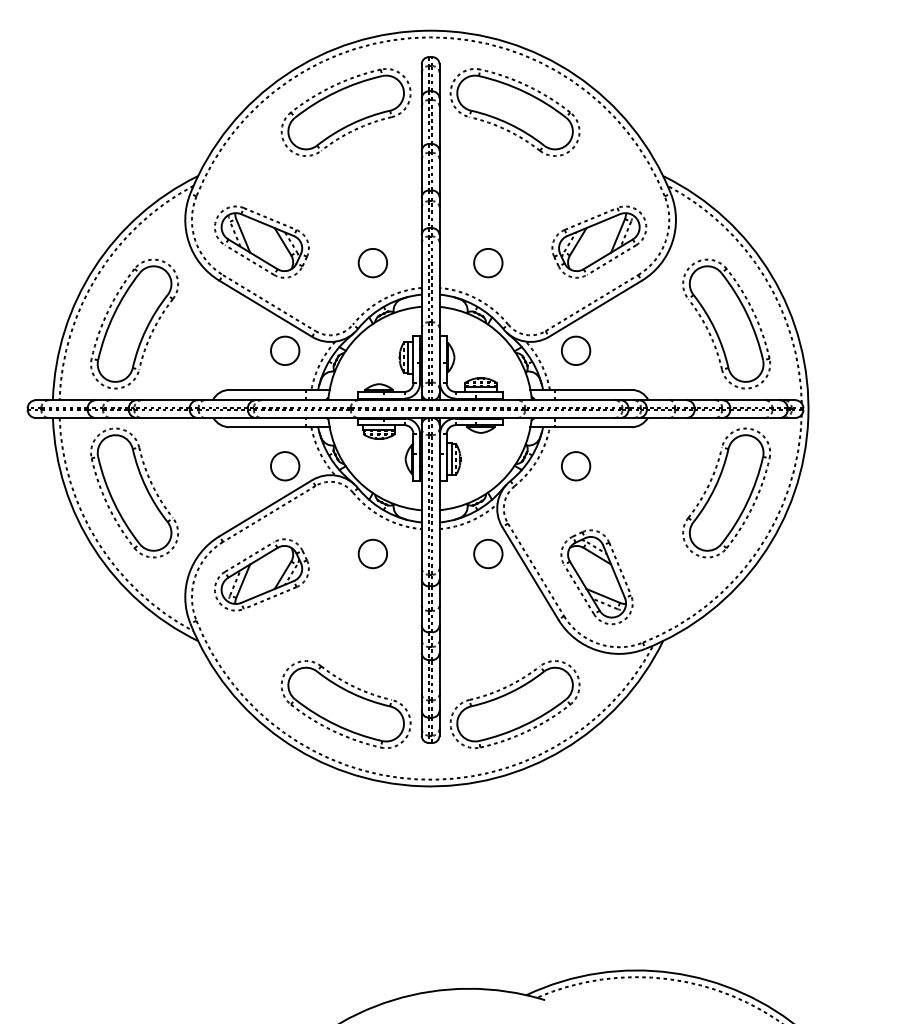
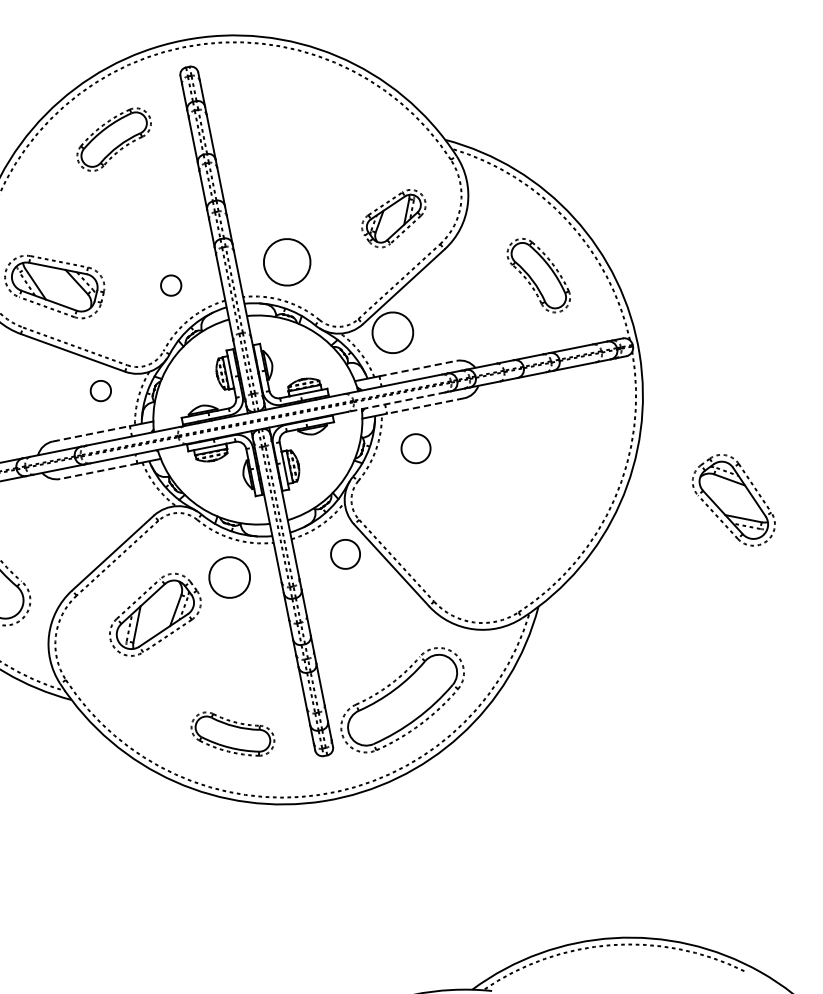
part: (345, 112) -> (113, 139), size x0.6
part: (514, 112) -> (283, 105), removed
part: (599, 241) -> (394, 218), size x0.7
circle: (488, 262) -> (287, 261), size x1.6
circle: (372, 263) -> (170, 285), size x0.7
part: (726, 323) -> (538, 275), size x0.6
circle: (285, 350) -> (101, 390), size x0.7
circle: (575, 350) -> (392, 332), size x1.4
line: (268, 389) -> (91, 433), solid -> dashed
line: (593, 389) -> (418, 368), solid -> dashed
line: (566, 418) -> (396, 402), solid -> dashed
line: (267, 427) -> (98, 471), solid -> dashed
line: (592, 427) -> (424, 406), solid -> dashed
circle: (285, 466) -> (124, 507), removed
part: (726, 492) -> (572, 444), removed
circle: (372, 553) -> (229, 577), size x1.4
part: (261, 574) -> (154, 614), moved
part: (596, 577) -> (732, 501), moved
part: (345, 704) -> (232, 734), size x0.6

